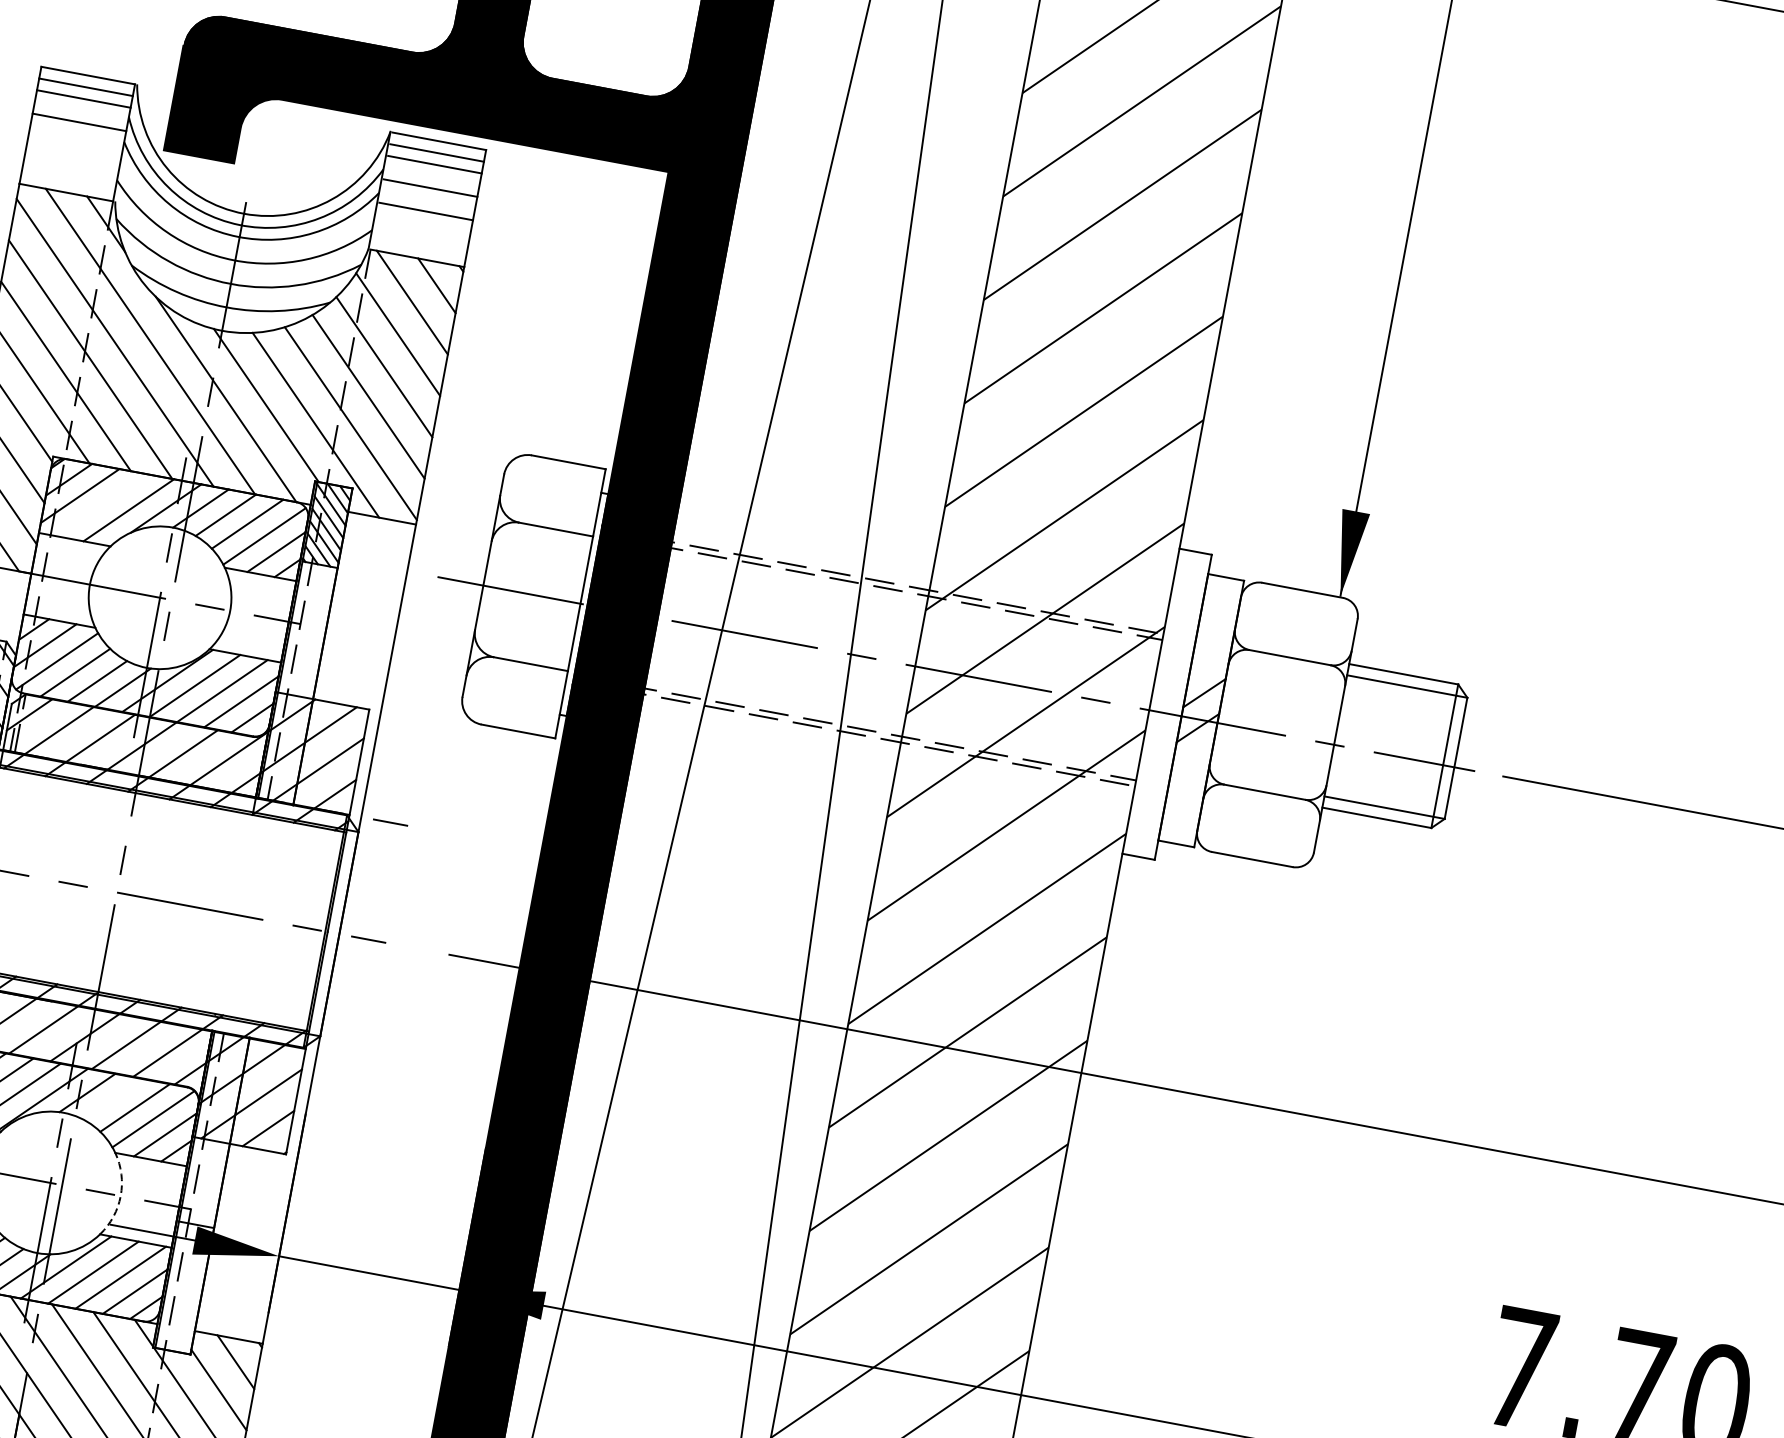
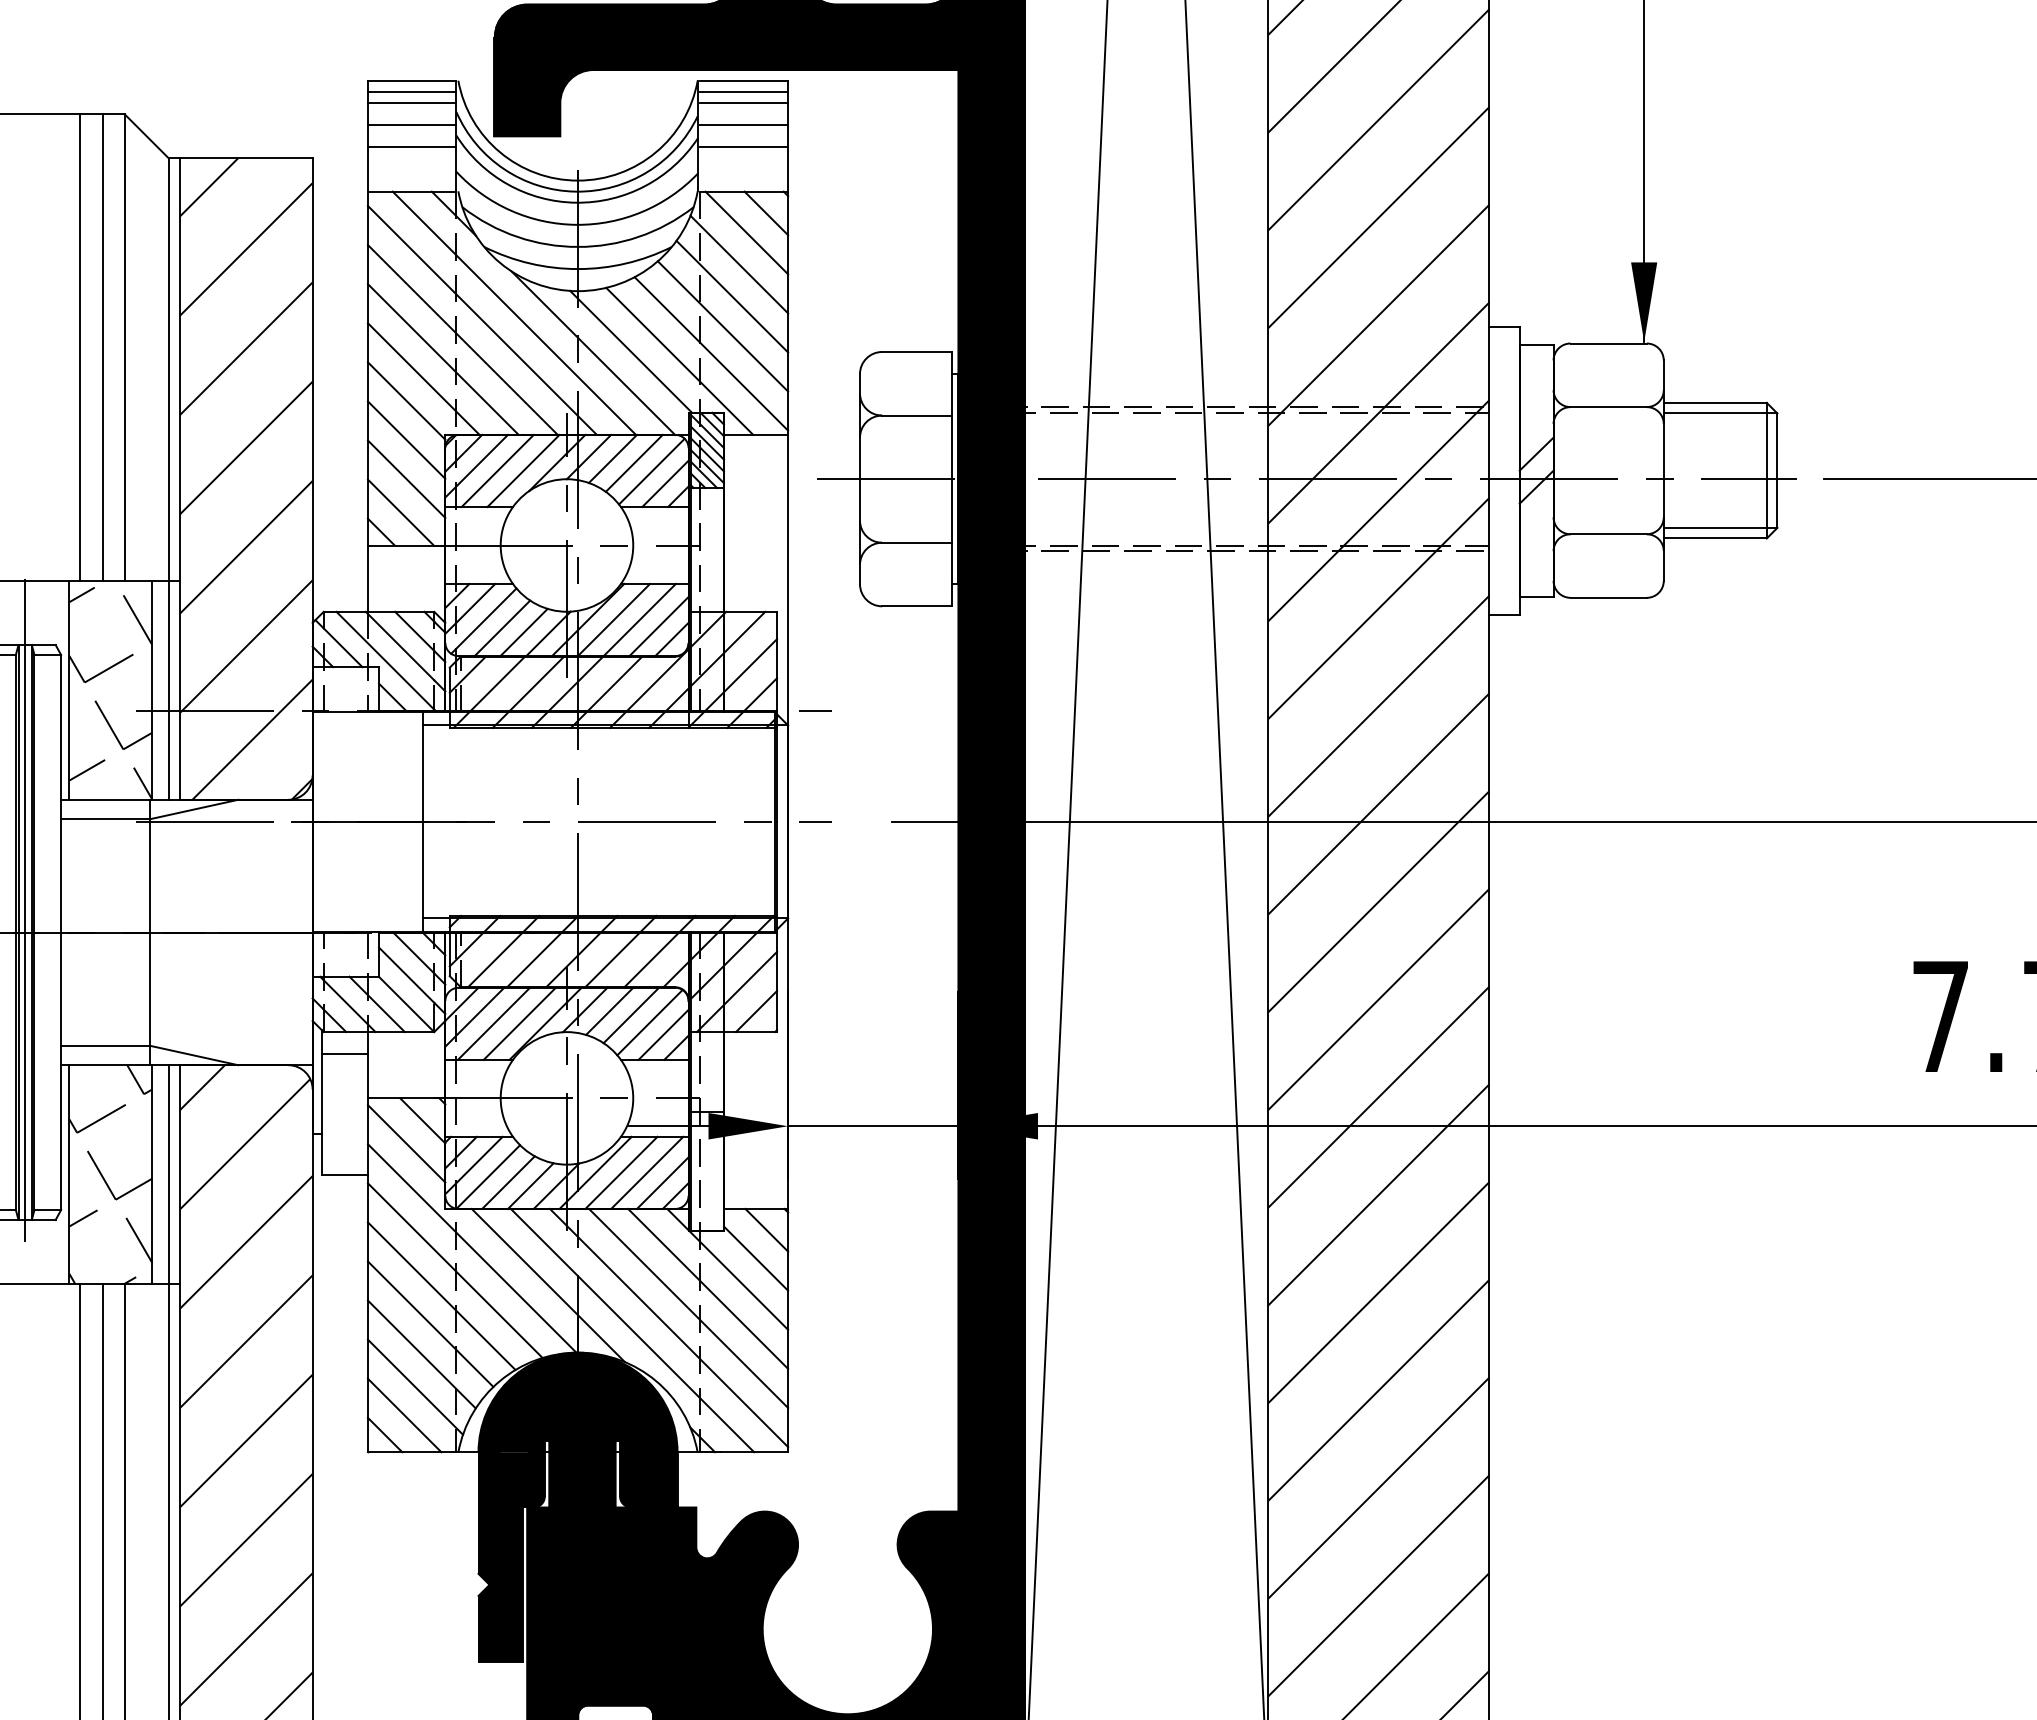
line: (74, 145) -> (411, 147), added
line: (101, 504) -> (497, 470), added
line: (112, 1098) -> (609, 1010), added
arc: (120, 1196) -> (633, 1098), dashed -> solid

